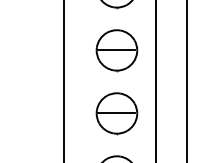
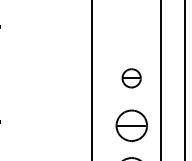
part: (116, 50) -> (131, 30), removed
part: (116, 113) -> (131, 78), size x0.6

